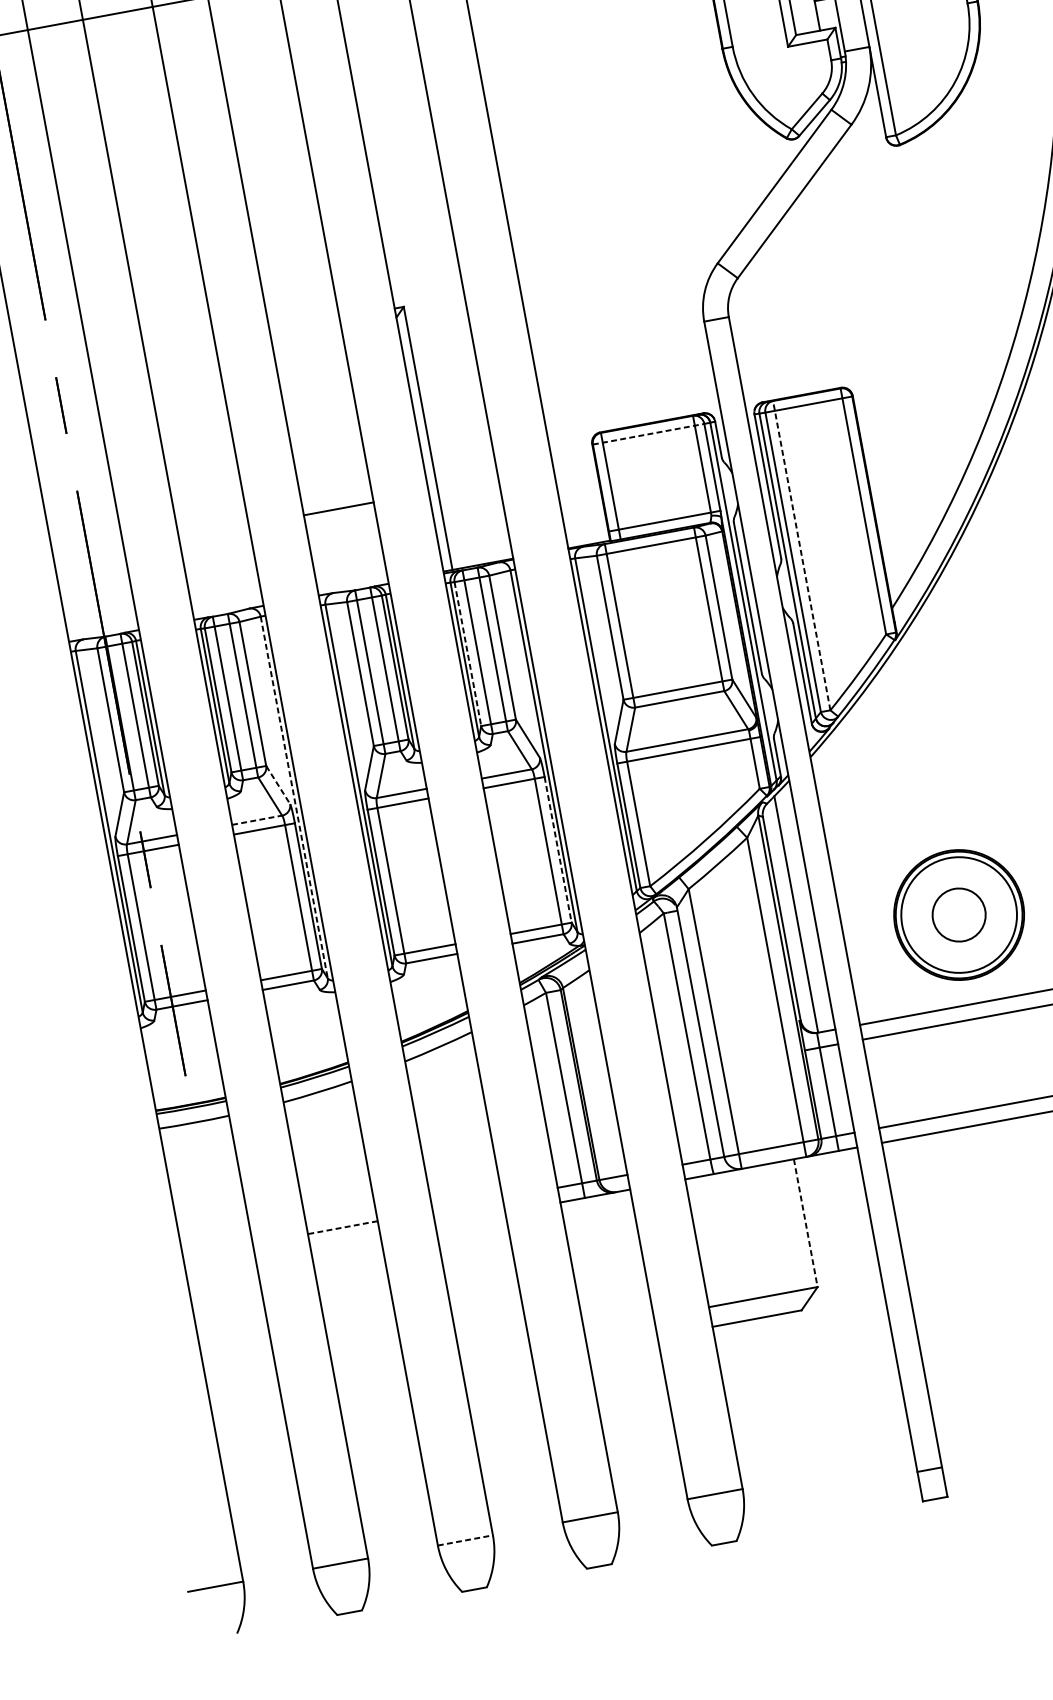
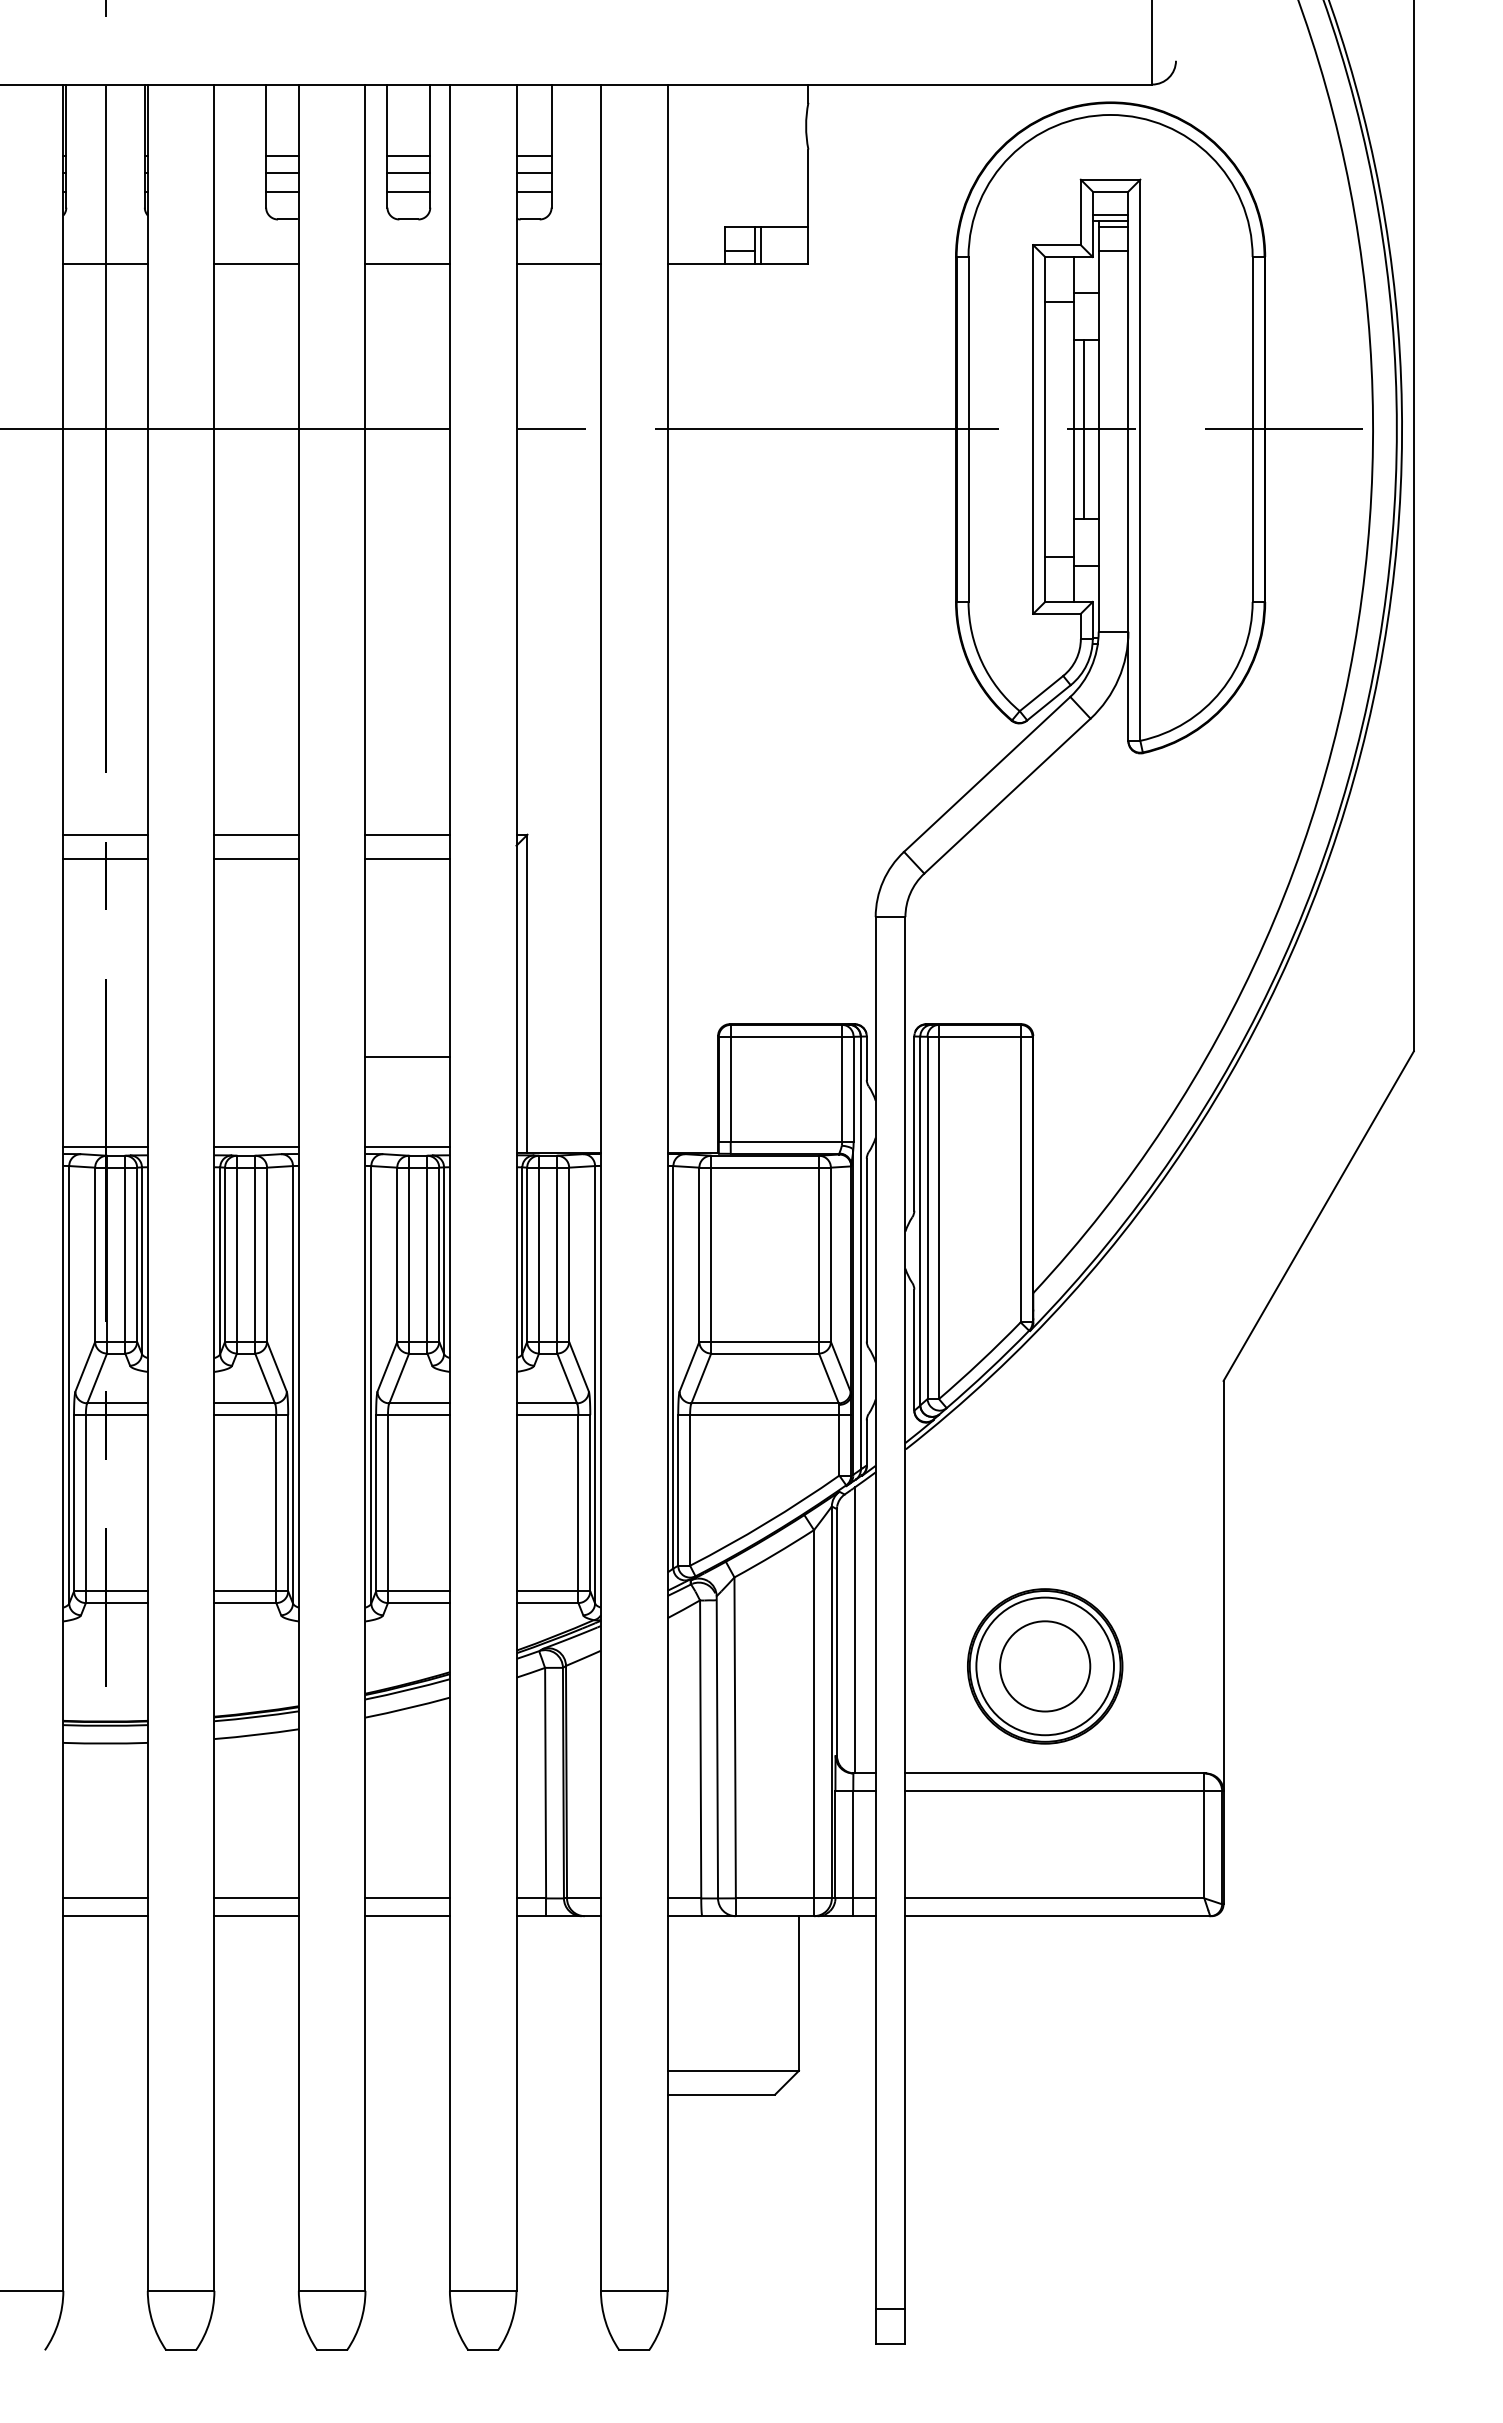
line: (304, 325) -> (407, 834), added
line: (308, 344) -> (407, 858), added
line: (179, 348) -> (256, 834), added
line: (183, 368) -> (256, 858), added
line: (54, 371) -> (105, 834), added
line: (58, 391) -> (105, 858), added
line: (648, 433) -> (786, 1036), dashed -> solid
line: (801, 555) -> (938, 1211), dashed -> solid
line: (352, 583) -> (407, 1147), added
line: (227, 606) -> (256, 1147), added
line: (102, 630) -> (105, 1147), added
line: (468, 654) -> (527, 1255), dashed -> solid
line: (277, 784) -> (276, 1366), dashed -> solid
line: (294, 797) -> (293, 1384), dashed -> solid
line: (257, 820) -> (245, 1403), dashed -> solid
line: (558, 850) -> (590, 1503), dashed -> solid
circle: (959, 915) -> (1045, 1666), size x1.43
line: (467, 1204) -> (407, 1898), added
line: (470, 1219) -> (407, 1916), added
line: (805, 1224) -> (798, 1994), dashed -> solid
line: (342, 1227) -> (256, 1898), dashed -> solid
line: (345, 1242) -> (256, 1916), added
line: (217, 1250) -> (105, 1898), added
line: (220, 1265) -> (105, 1916), added
line: (465, 1540) -> (332, 2290), dashed -> solid

